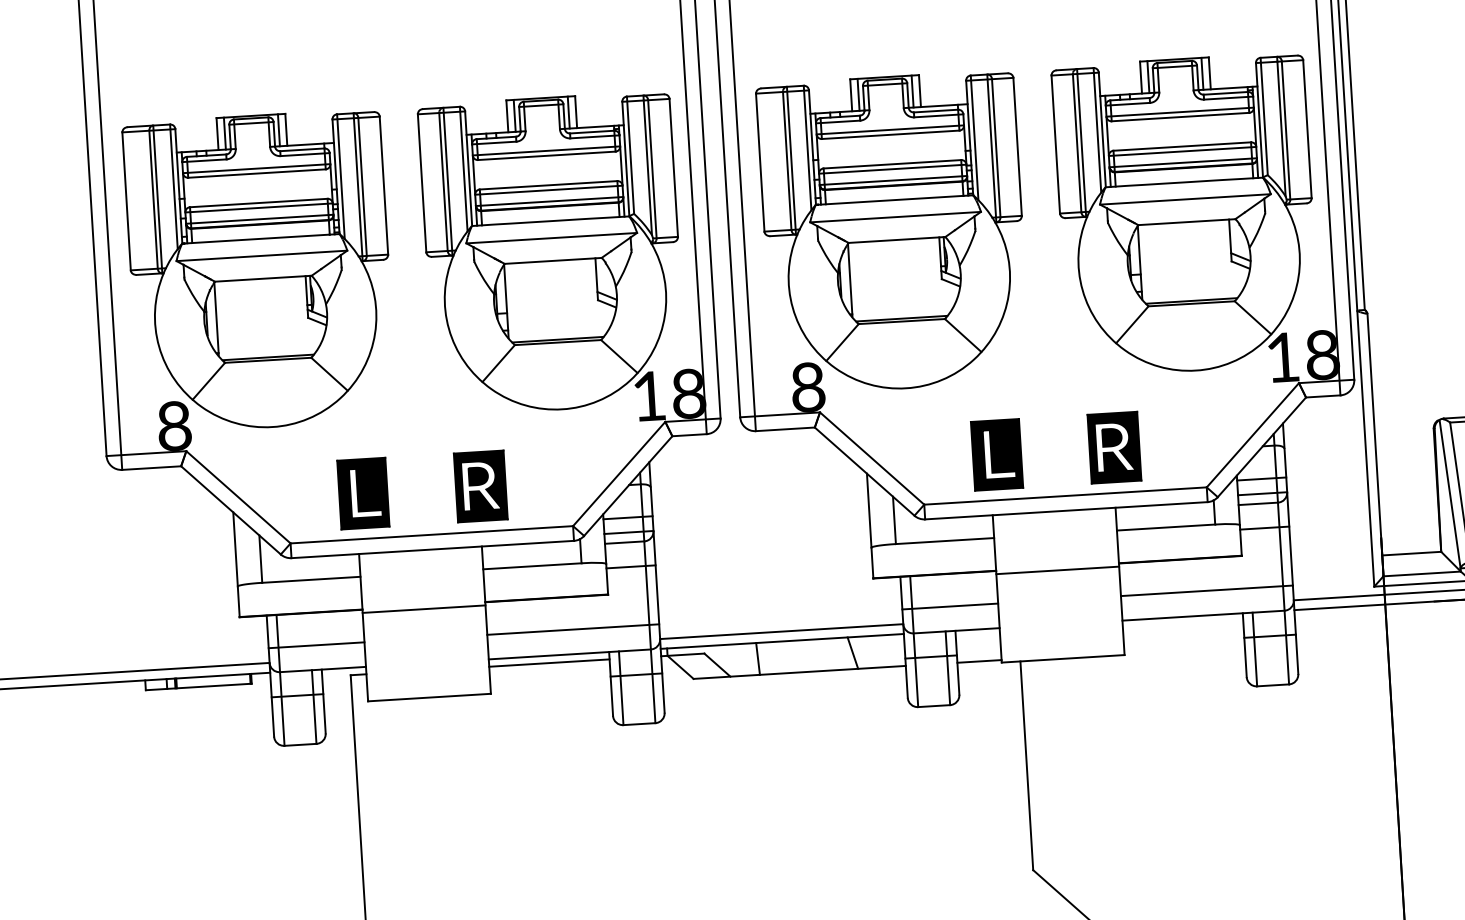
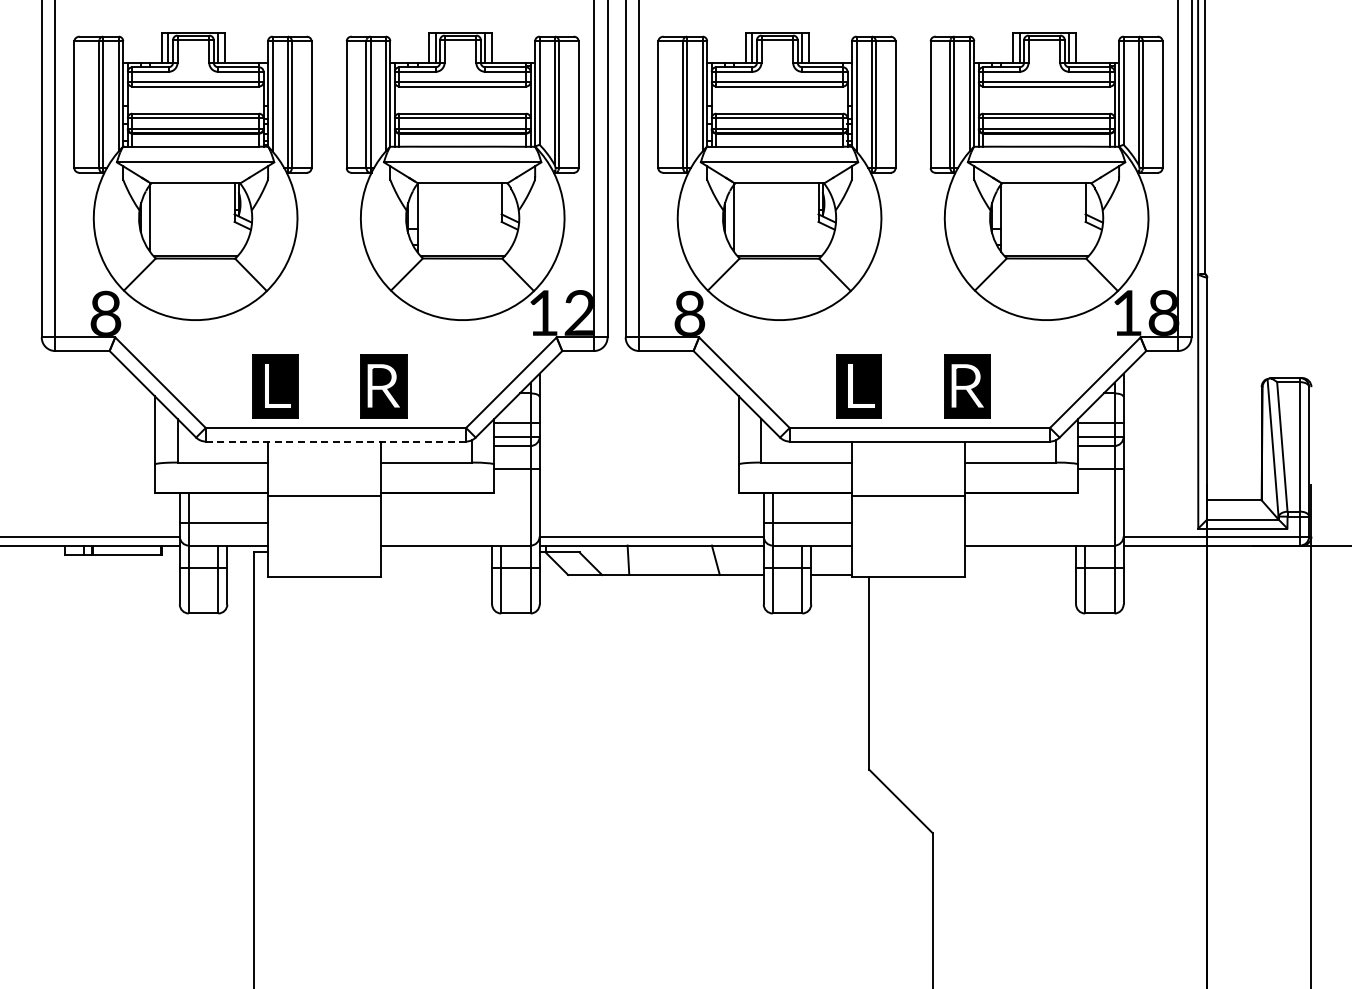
text: (688, 393) -> (579, 312), 18 -> 12
line: (433, 549) -> (336, 441), solid -> dashed
line: (1207, 590) -> (1044, 522), removed
line: (573, 629) -> (460, 522), removed
line: (549, 663) -> (436, 552), removed

